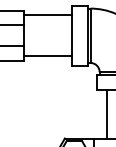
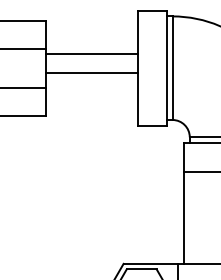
line: (48, 15) -> (92, 73), moved
line: (48, 56) -> (92, 54), moved
line: (106, 114) -> (183, 218), moved

